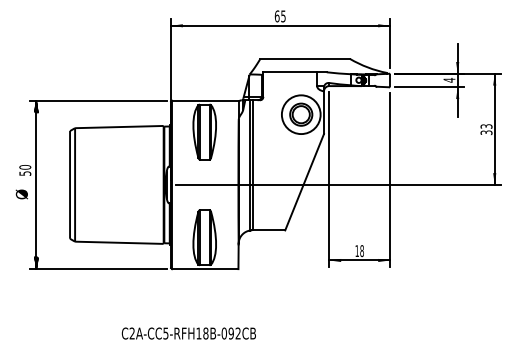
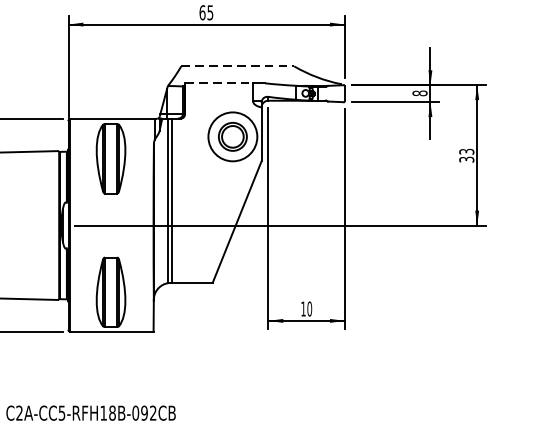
line: (305, 58) -> (238, 65), solid -> dashed
line: (290, 72) -> (219, 83), solid -> dashed
text: (449, 80) -> (420, 93), 4 -> 8
text: (361, 250) -> (308, 308), 18 -> 10

